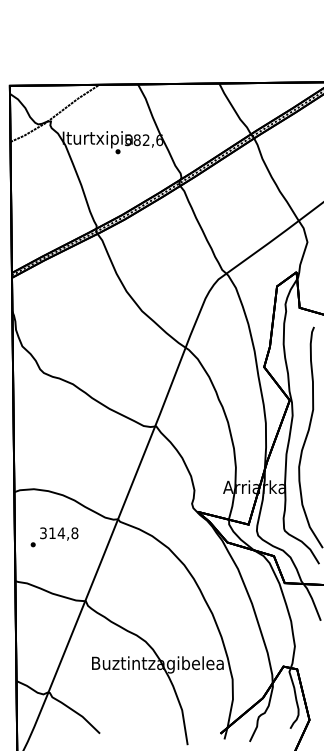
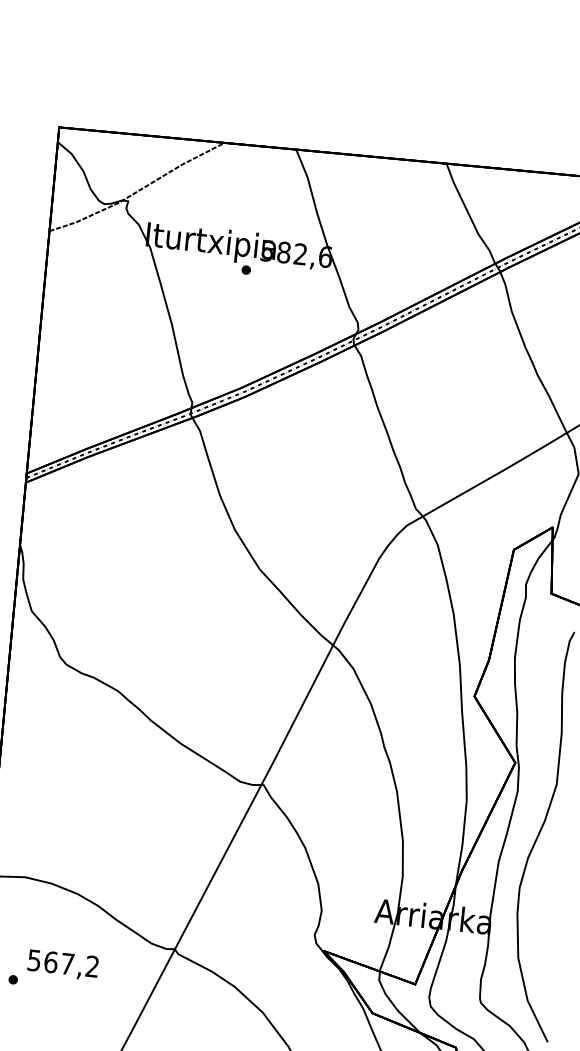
text: (59, 533) -> (64, 964), 314,8 -> 567,2

